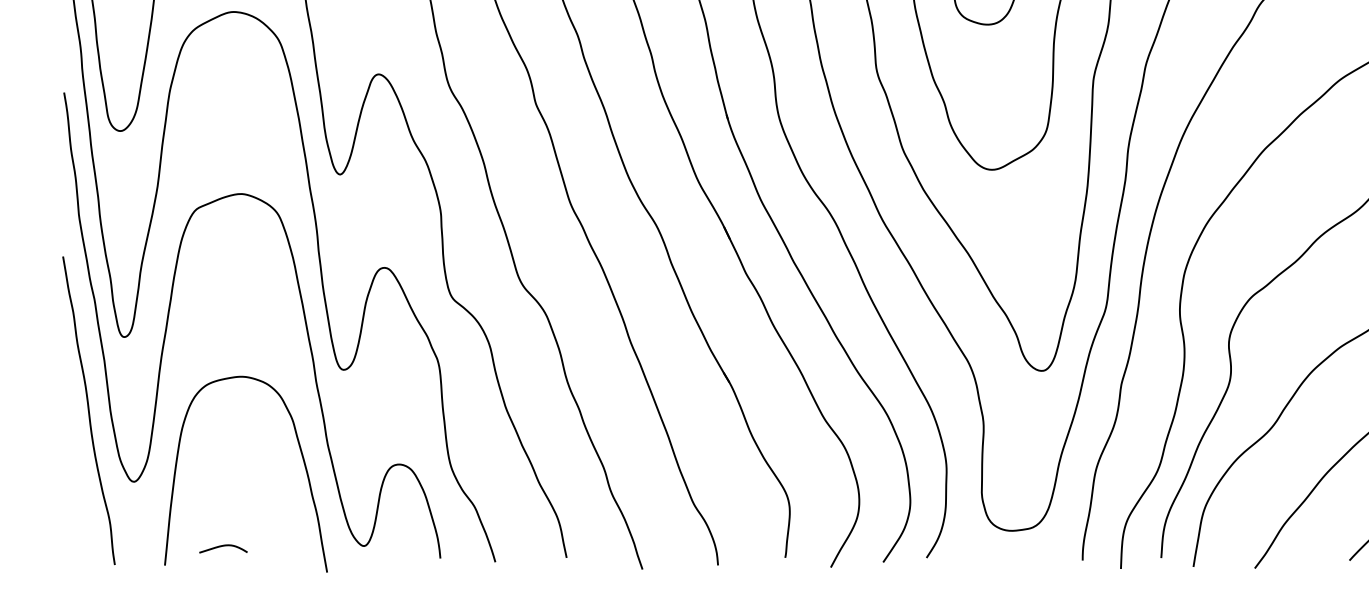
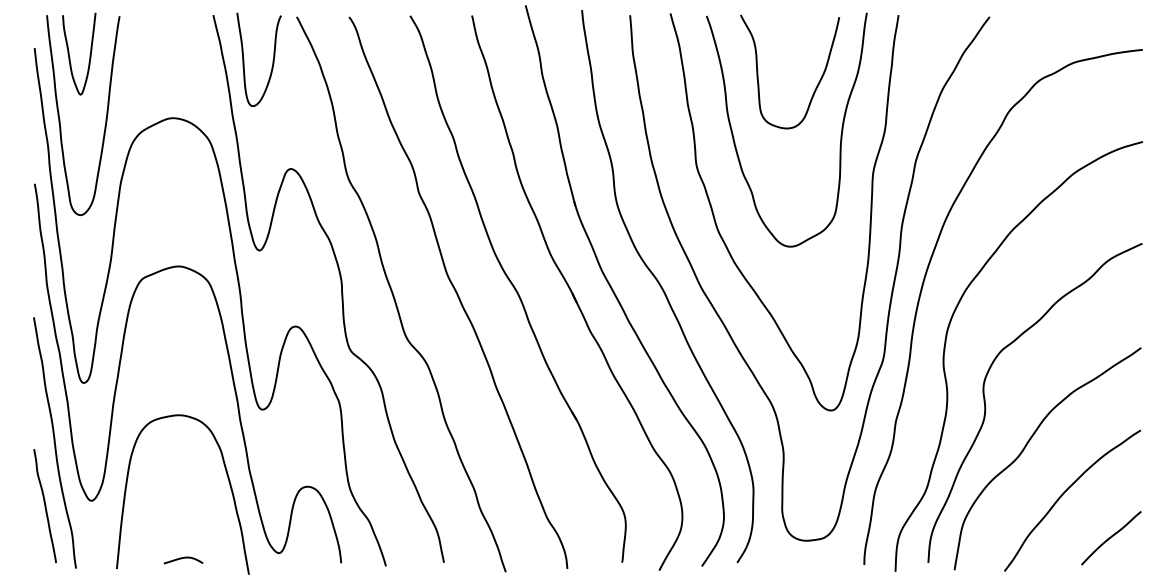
curve: (76, 488) -> (44, 506), added
curve: (223, 546) -> (183, 558), moved

